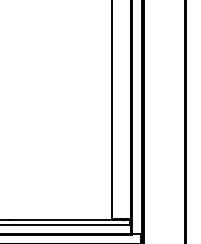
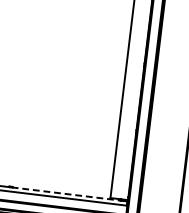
line: (68, 220) -> (68, 194), solid -> dashed

